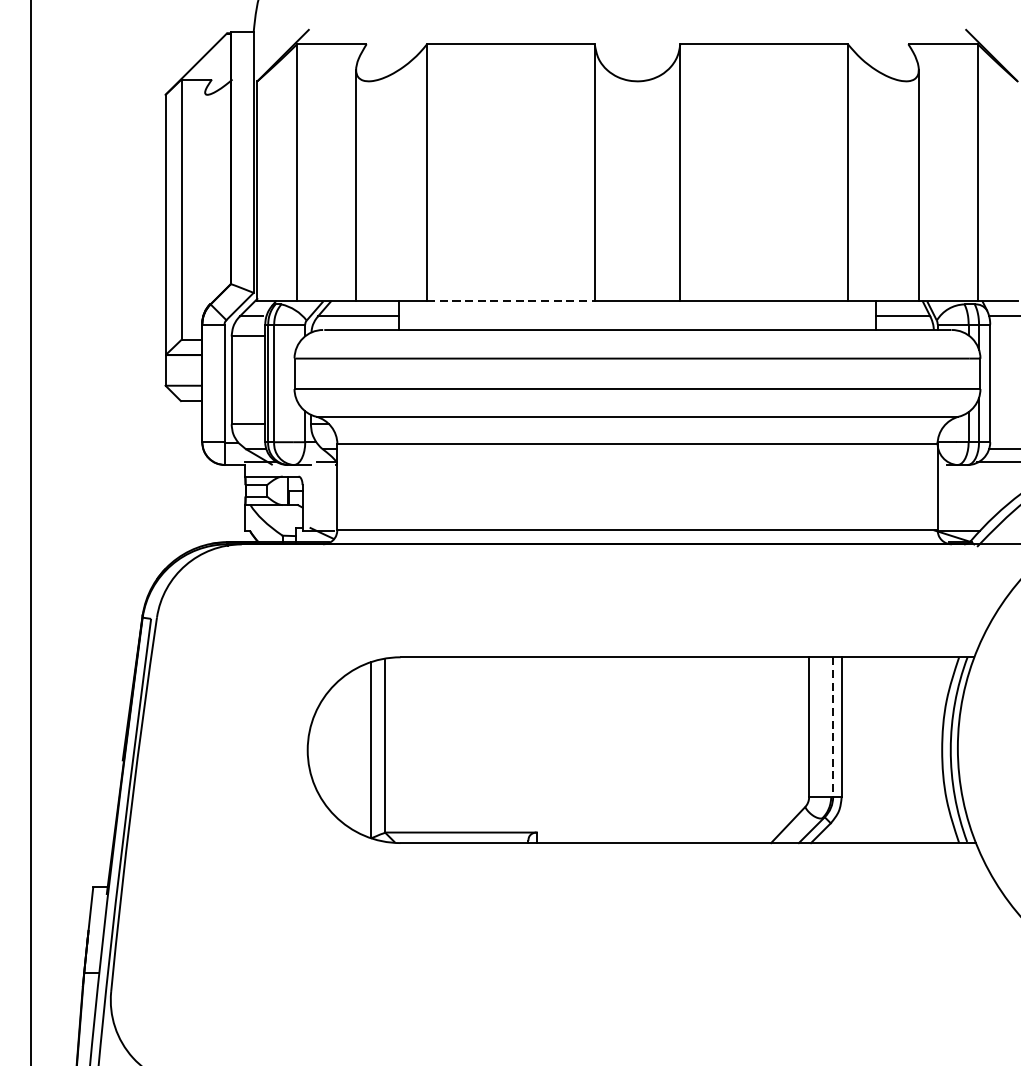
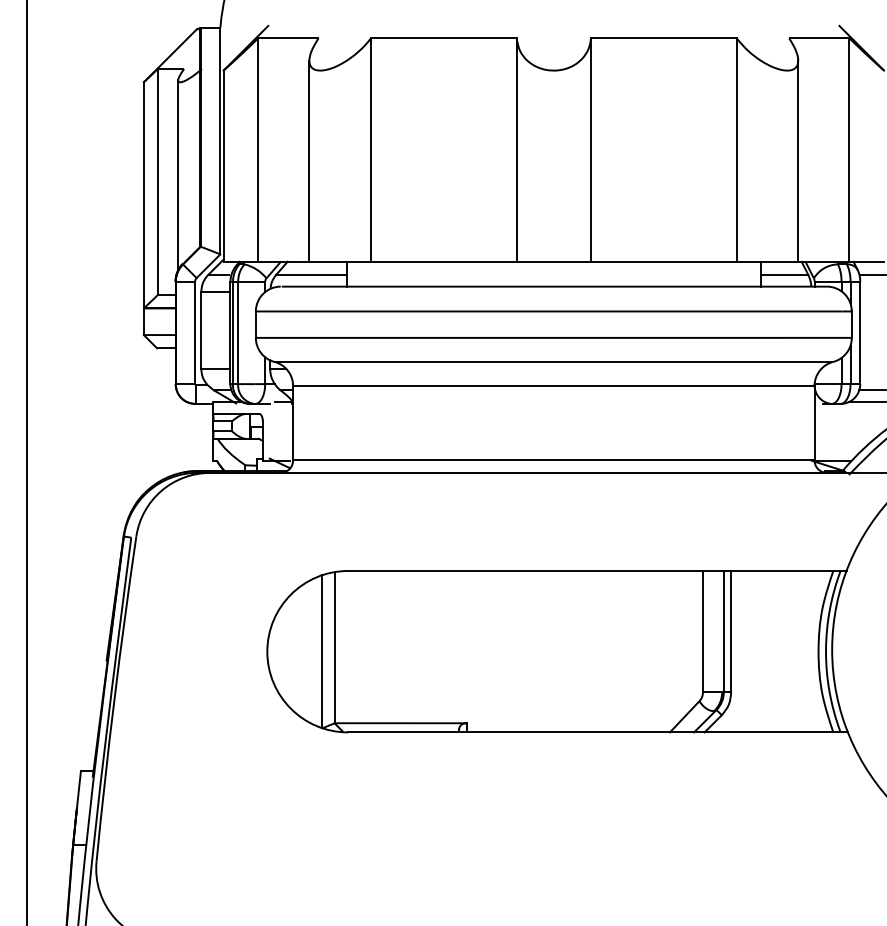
line: (205, 202) -> (178, 175), added
line: (510, 301) -> (443, 261), dashed -> solid
line: (832, 726) -> (723, 631), dashed -> solid

